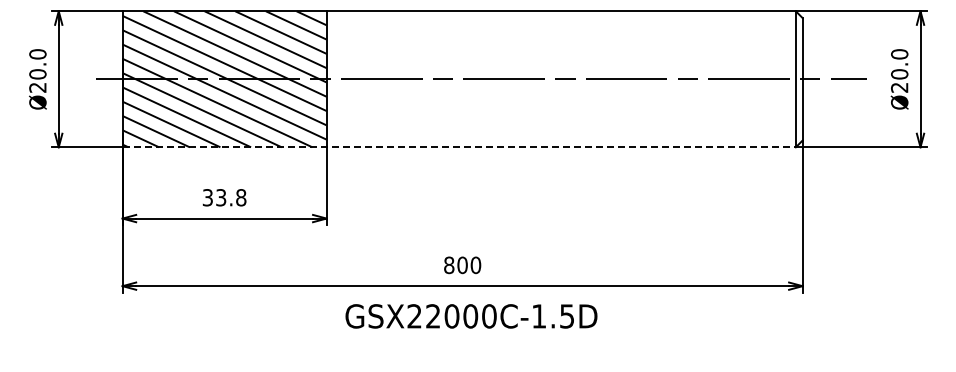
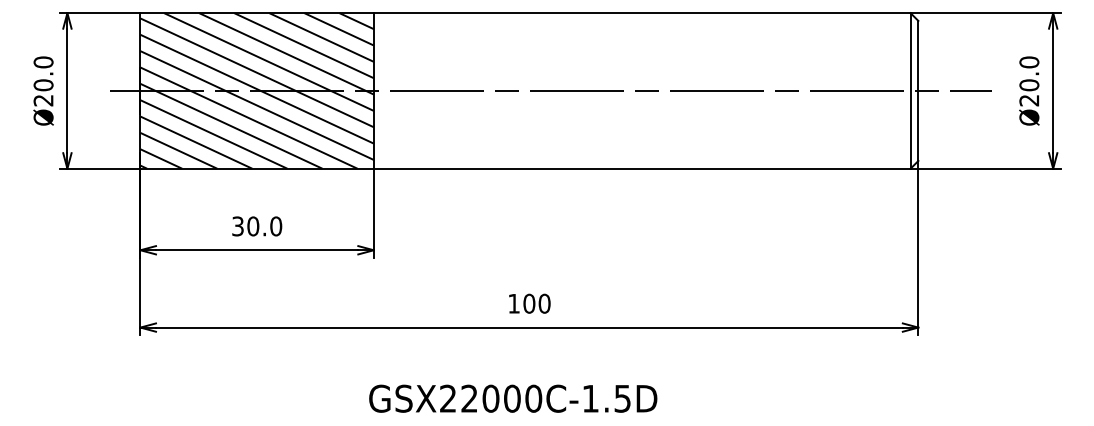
line: (459, 147) -> (525, 168), dashed -> solid
text: (231, 197) -> (265, 226), 33.8 -> 30.0
text: (449, 265) -> (514, 303), 800 -> 100
text: (471, 316) -> (513, 398), moved

